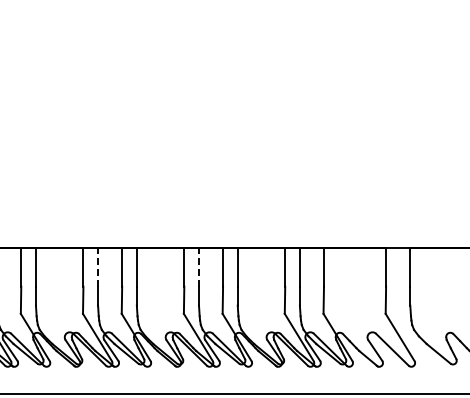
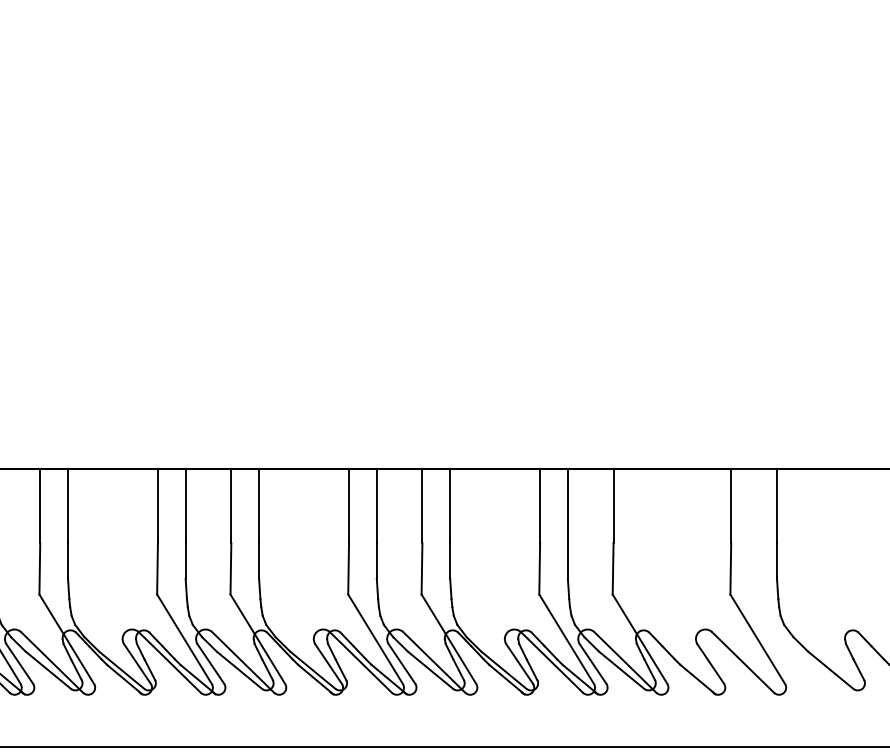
line: (98, 266) -> (186, 504), dashed -> solid
line: (199, 266) -> (377, 504), dashed -> solid

